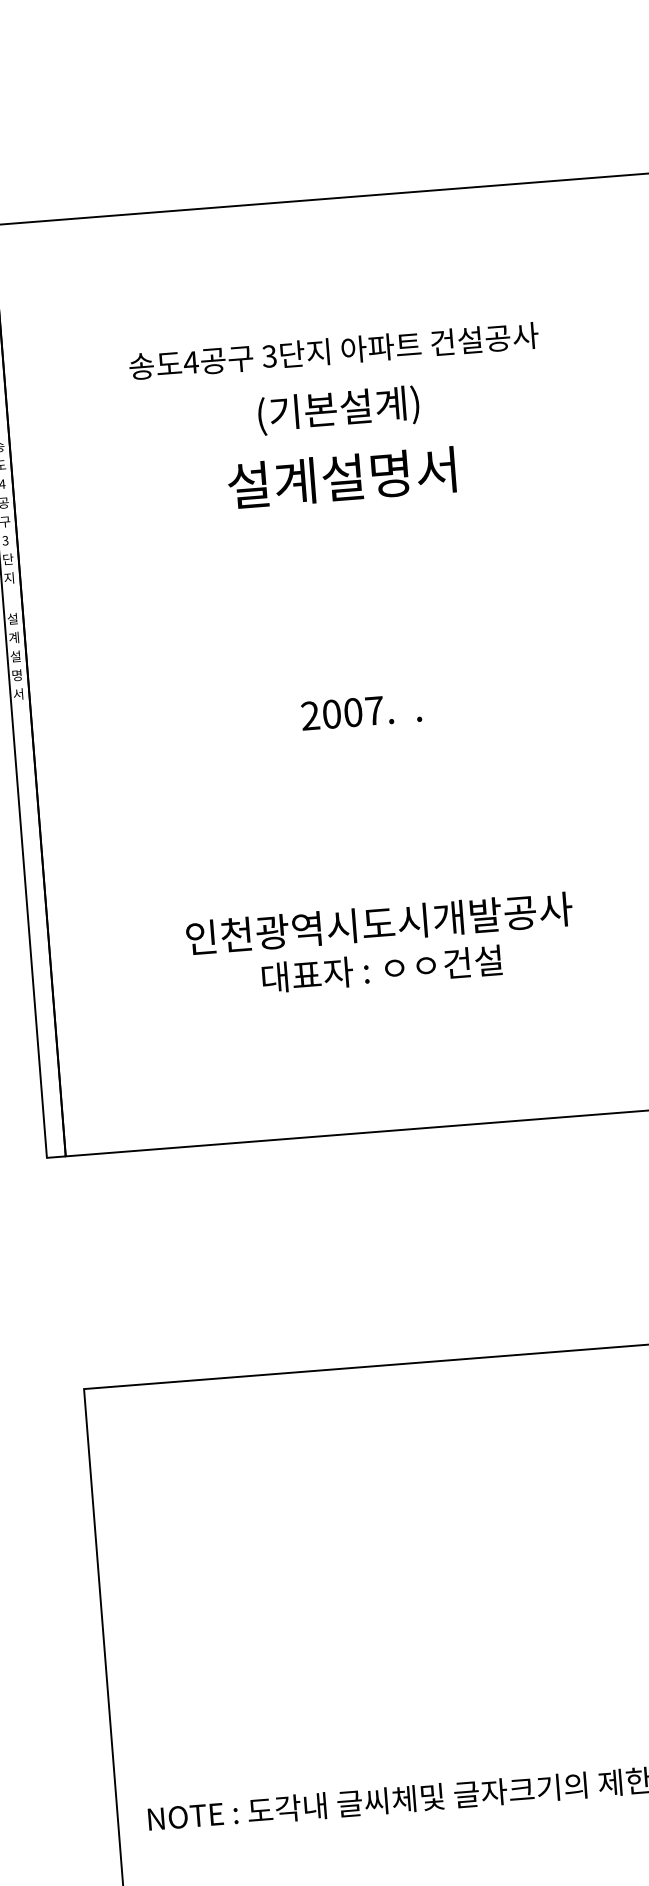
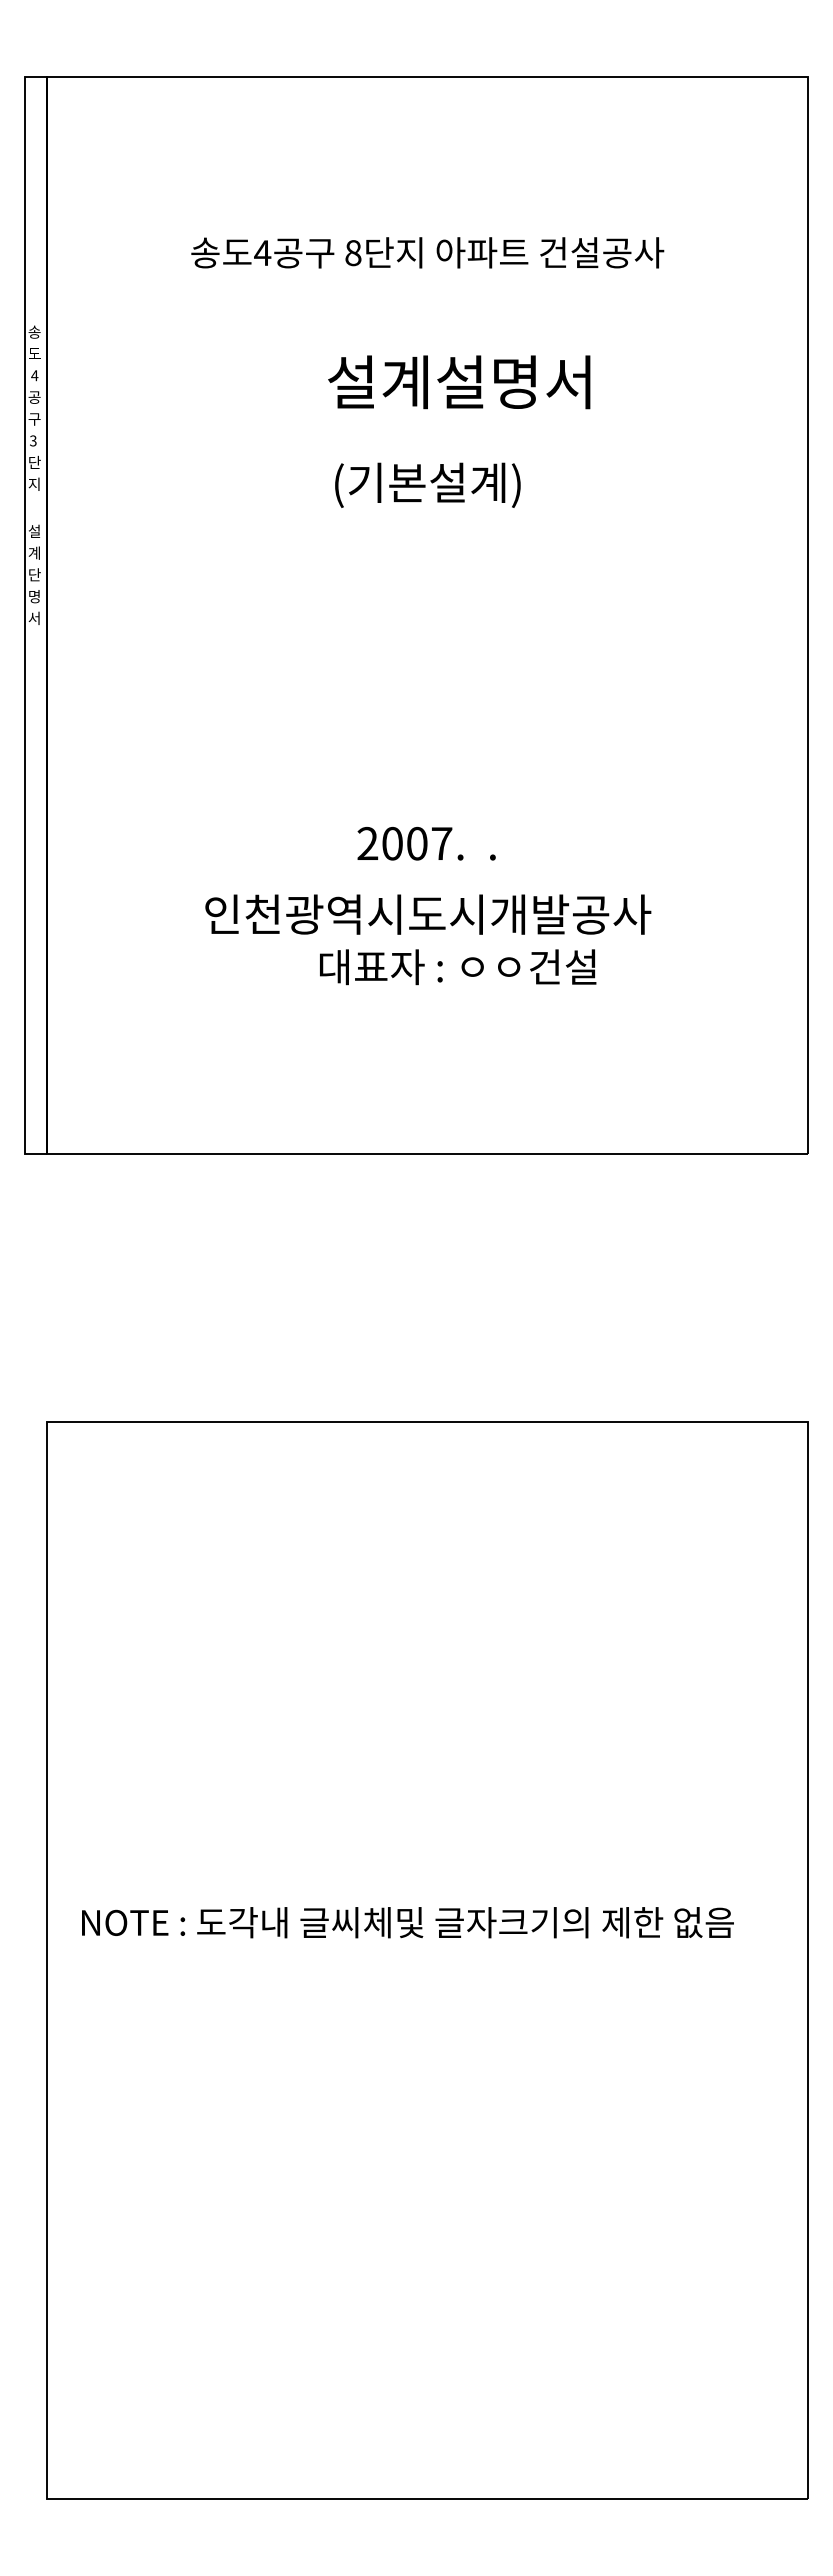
text: (269, 356) -> (353, 253), 3 -> 8
text: (338, 409) -> (427, 484), moved
text: (342, 478) -> (459, 382), moved
text: (15, 656) -> (34, 574), 설 -> 단
text: (361, 711) -> (426, 843), moved
text: (382, 969) -> (458, 967), moved

